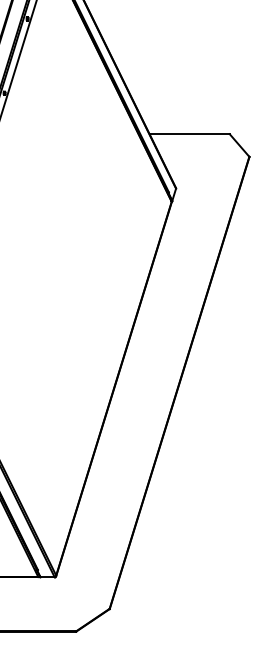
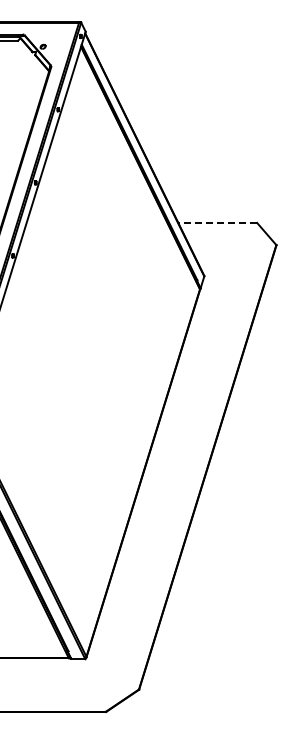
line: (189, 133) -> (217, 222), solid -> dashed

